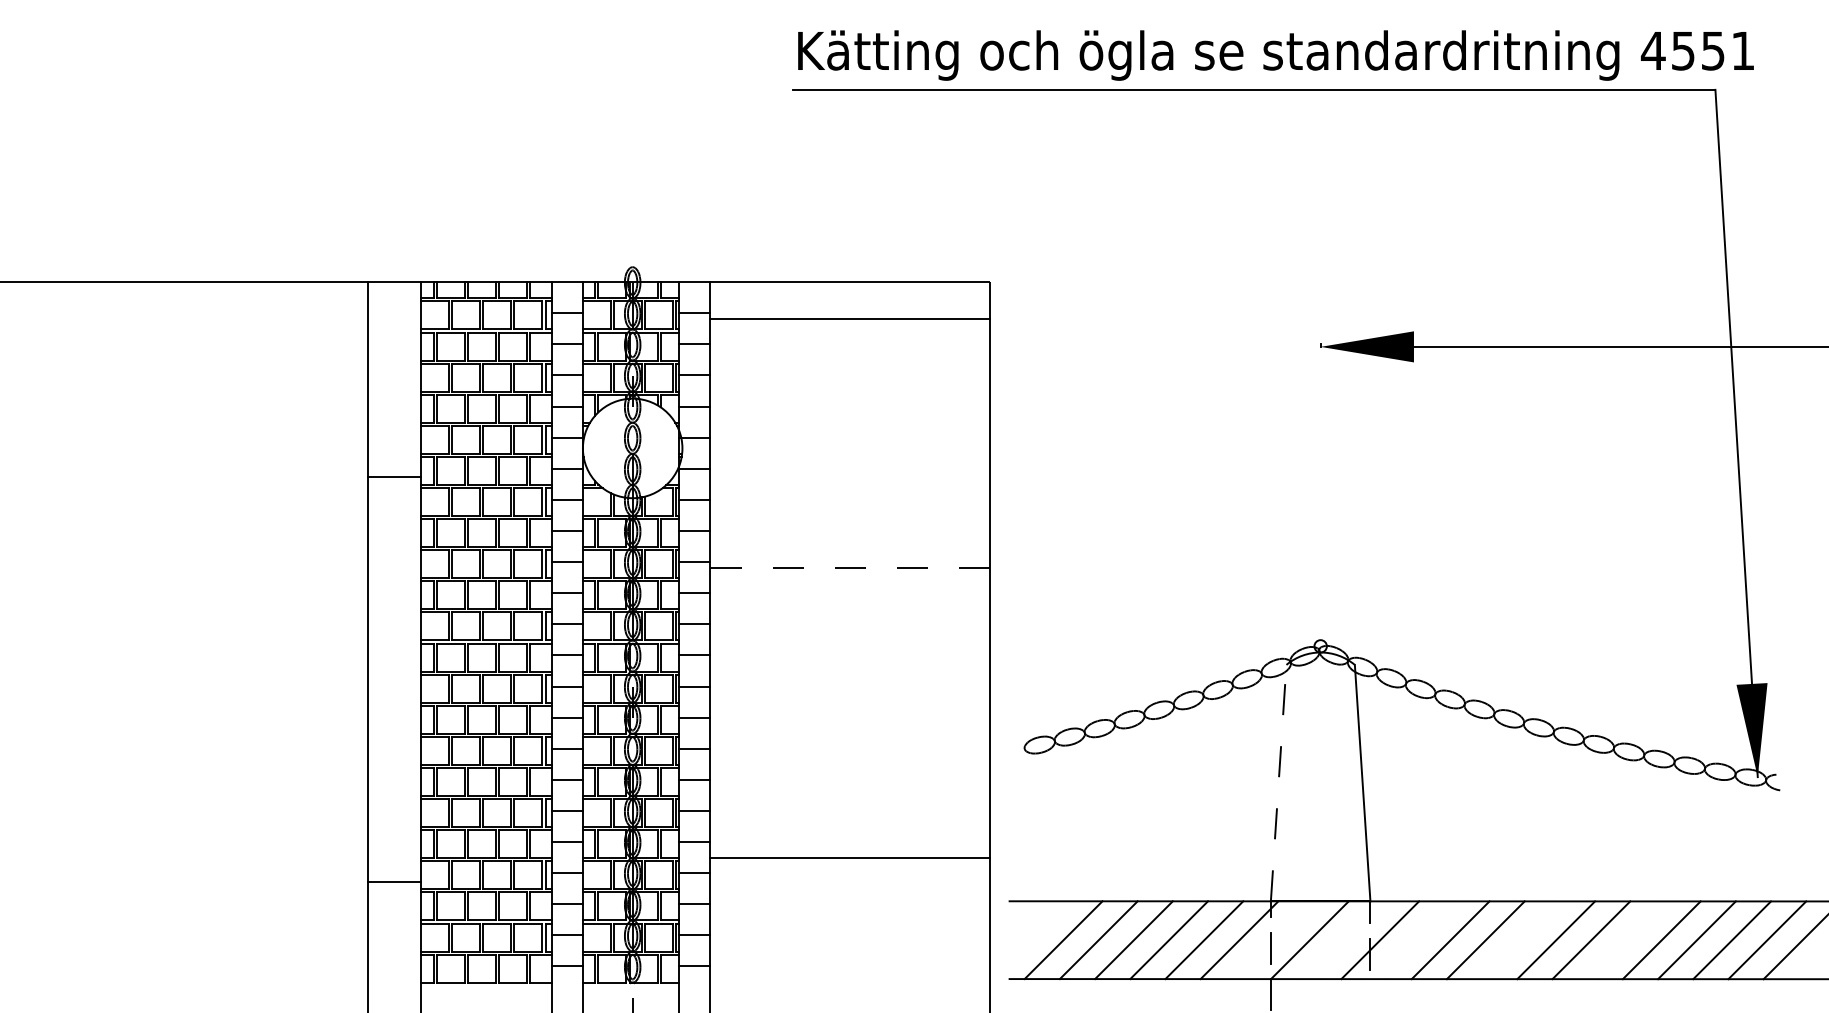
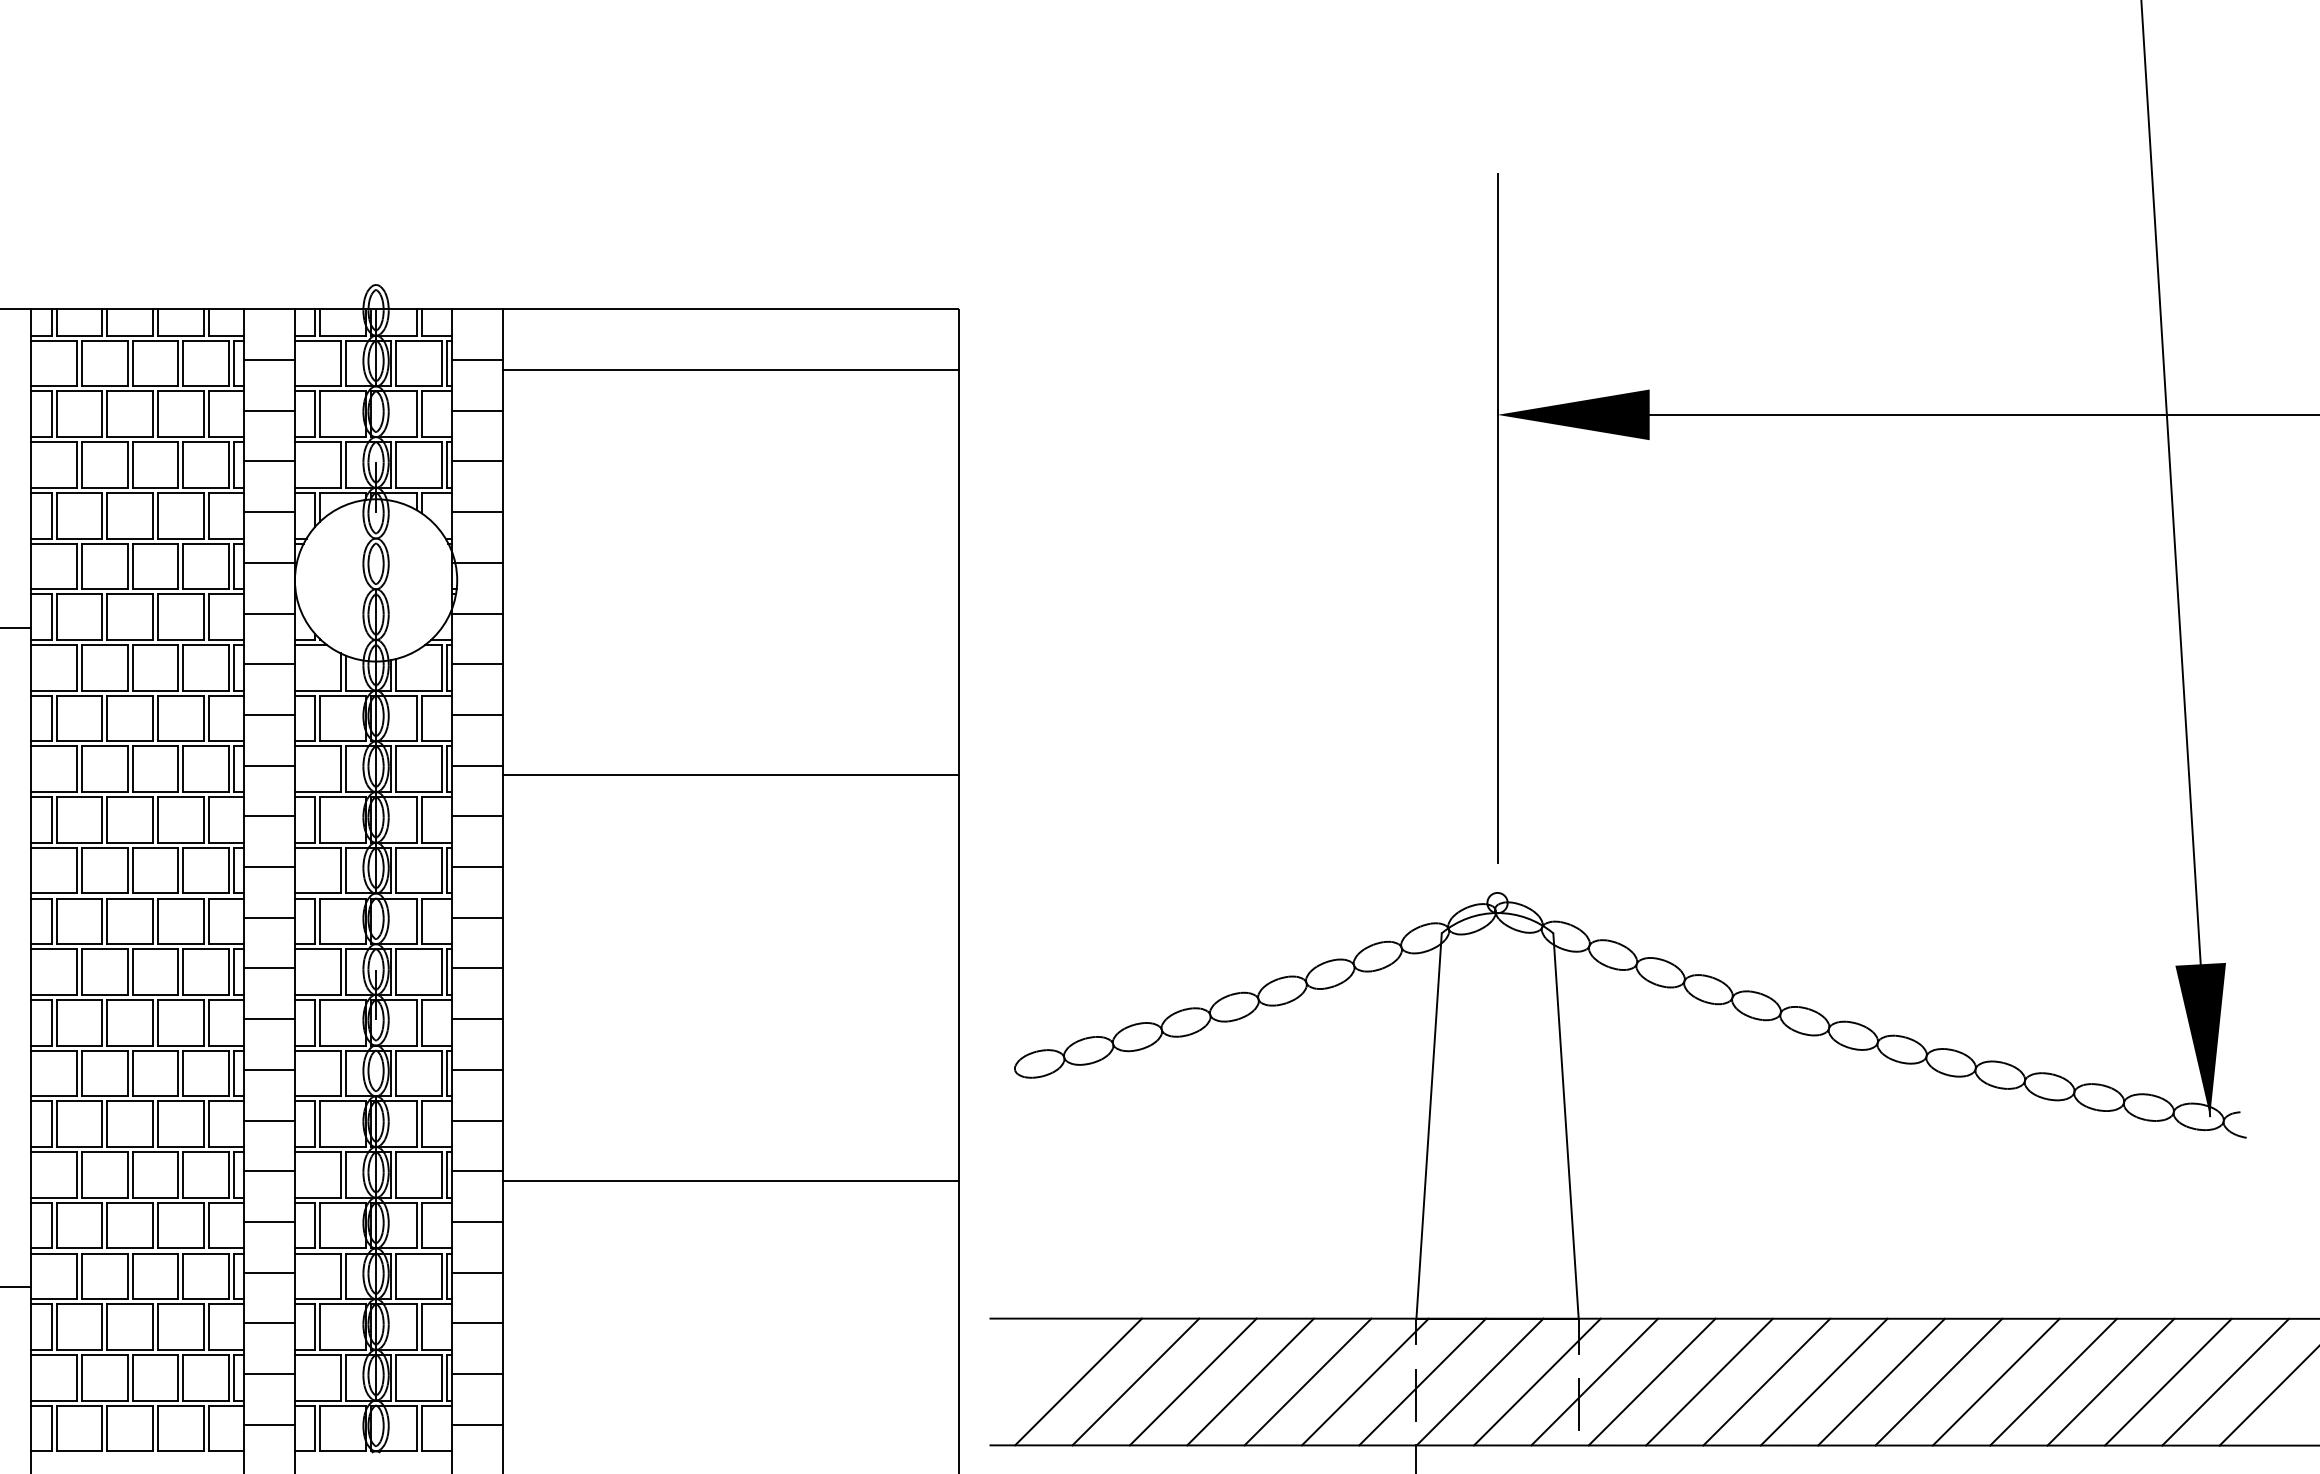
line: (1320, 410) -> (1497, 518), added
line: (850, 568) -> (731, 776), dashed -> solid
line: (1278, 782) -> (1428, 1124), dashed -> solid
line: (850, 857) -> (731, 1180), moved
line: (1274, 940) -> (1422, 1382), added
line: (1344, 940) -> (1536, 1382), added
line: (1415, 940) -> (1652, 1382), added
line: (1520, 940) -> (1823, 1382), added
line: (1626, 940) -> (1996, 1382), added

